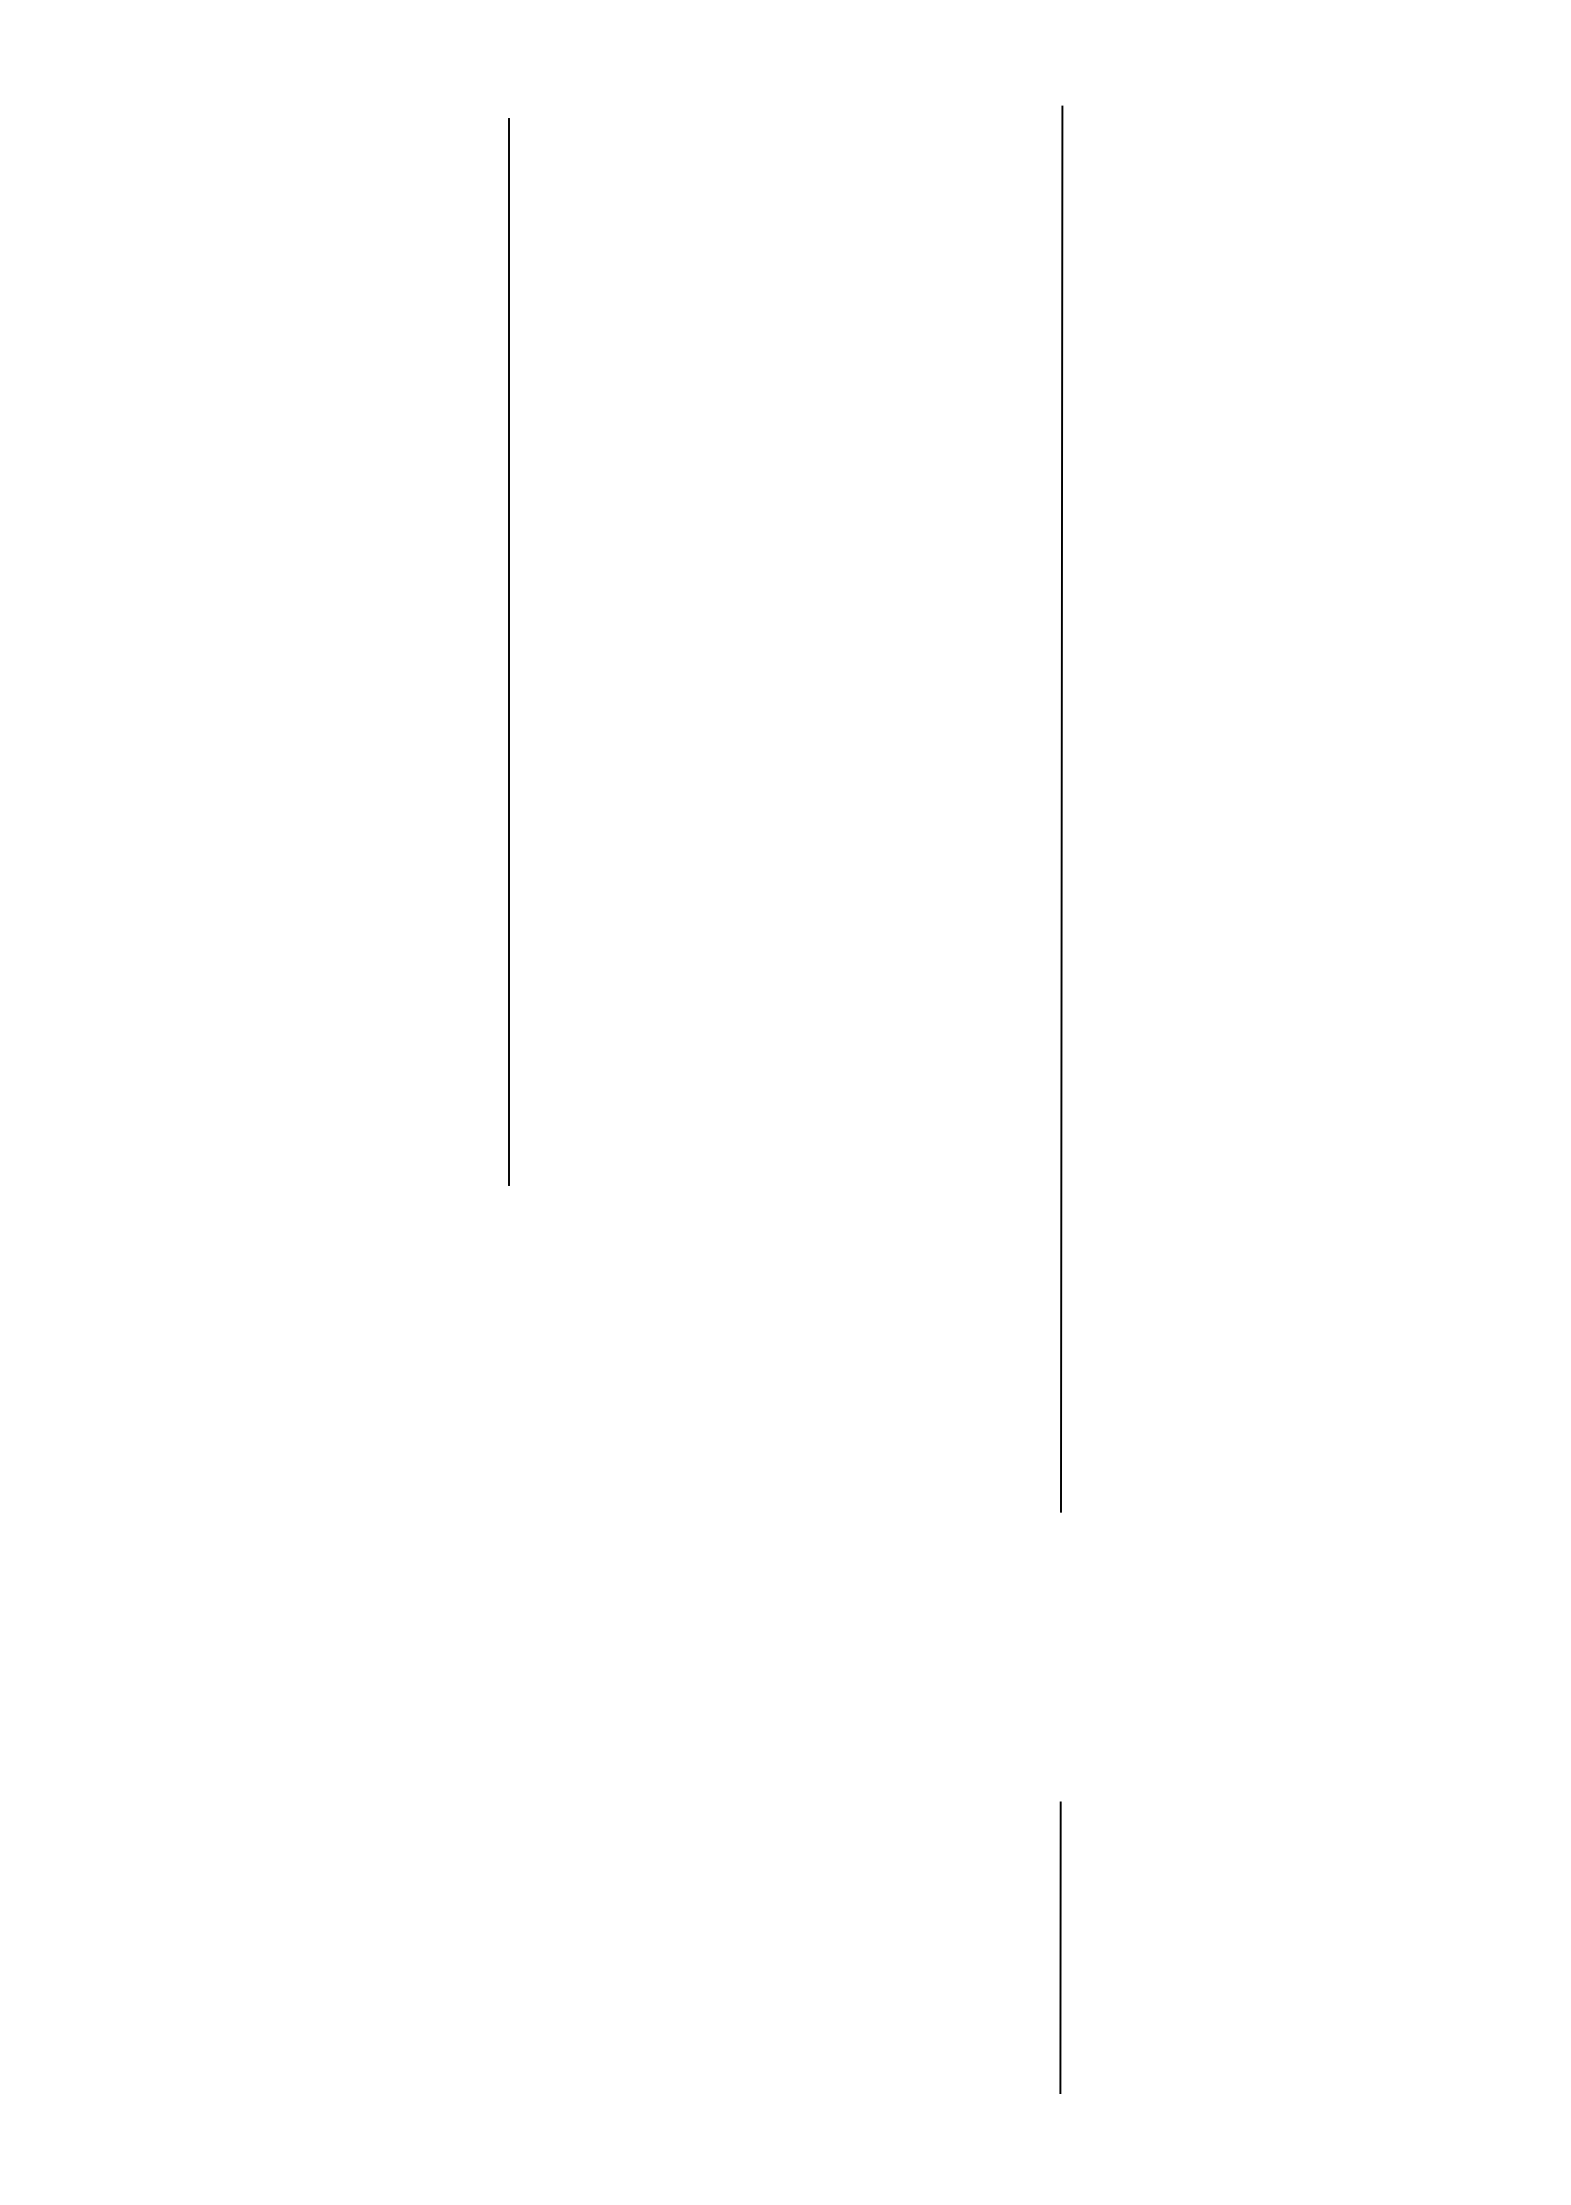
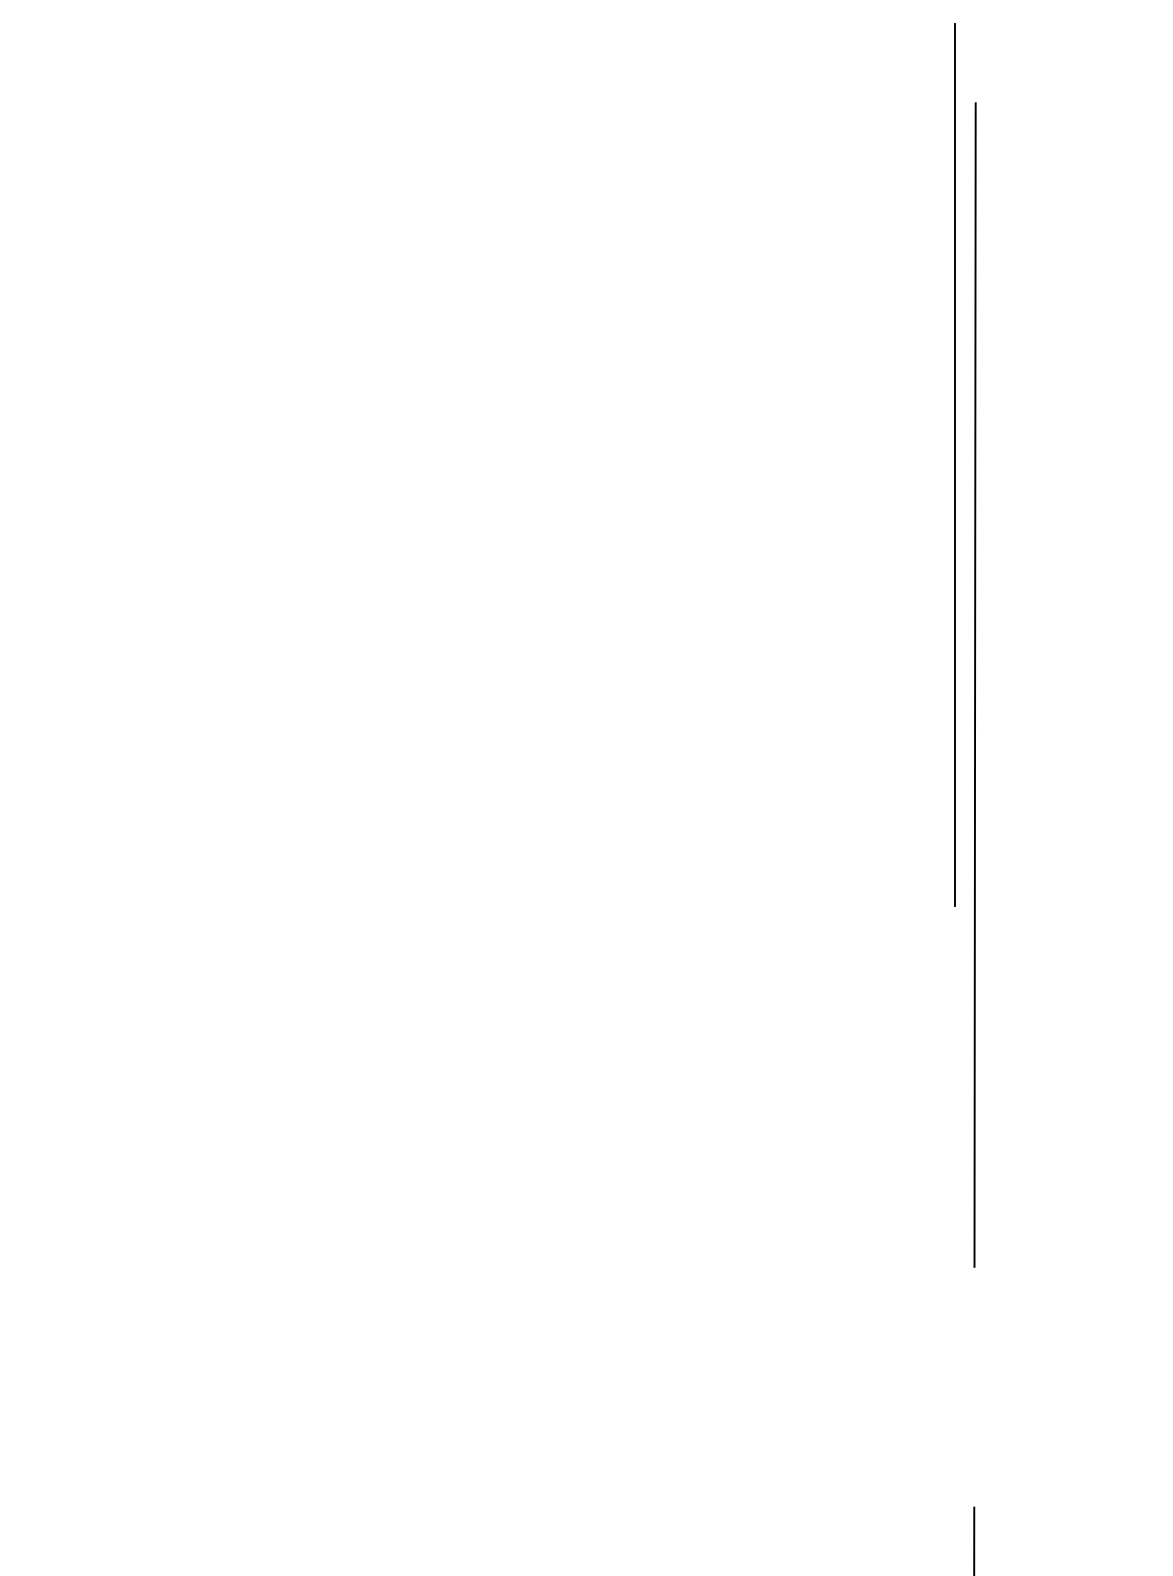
line: (508, 651) -> (955, 465), moved

